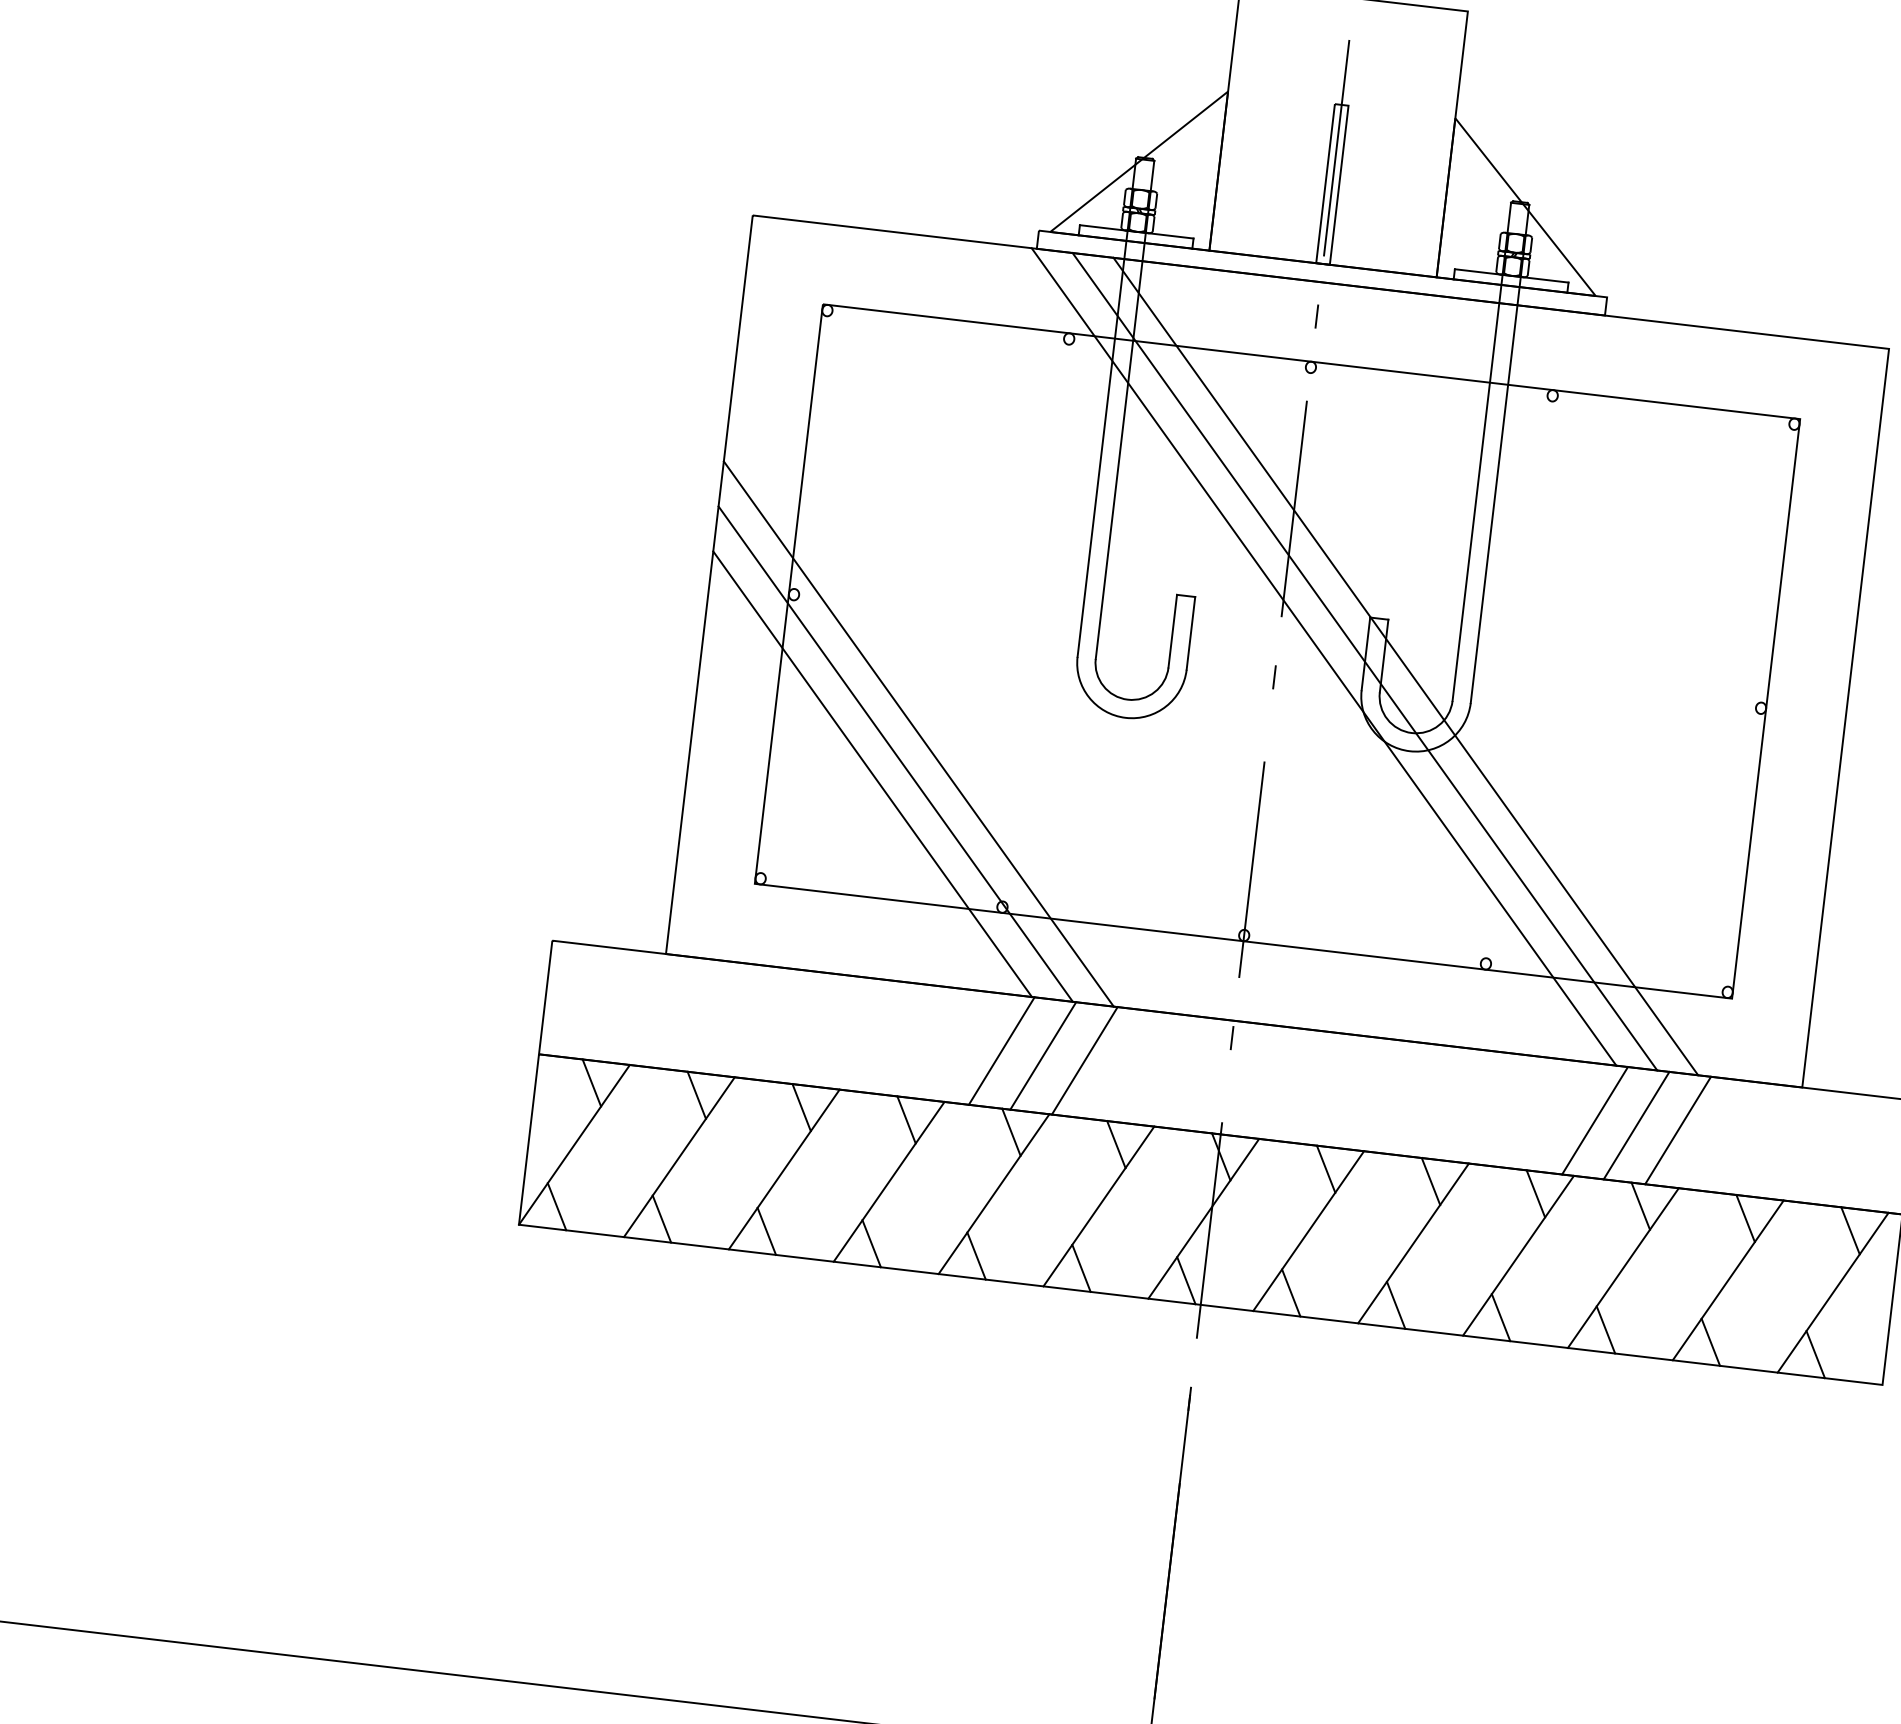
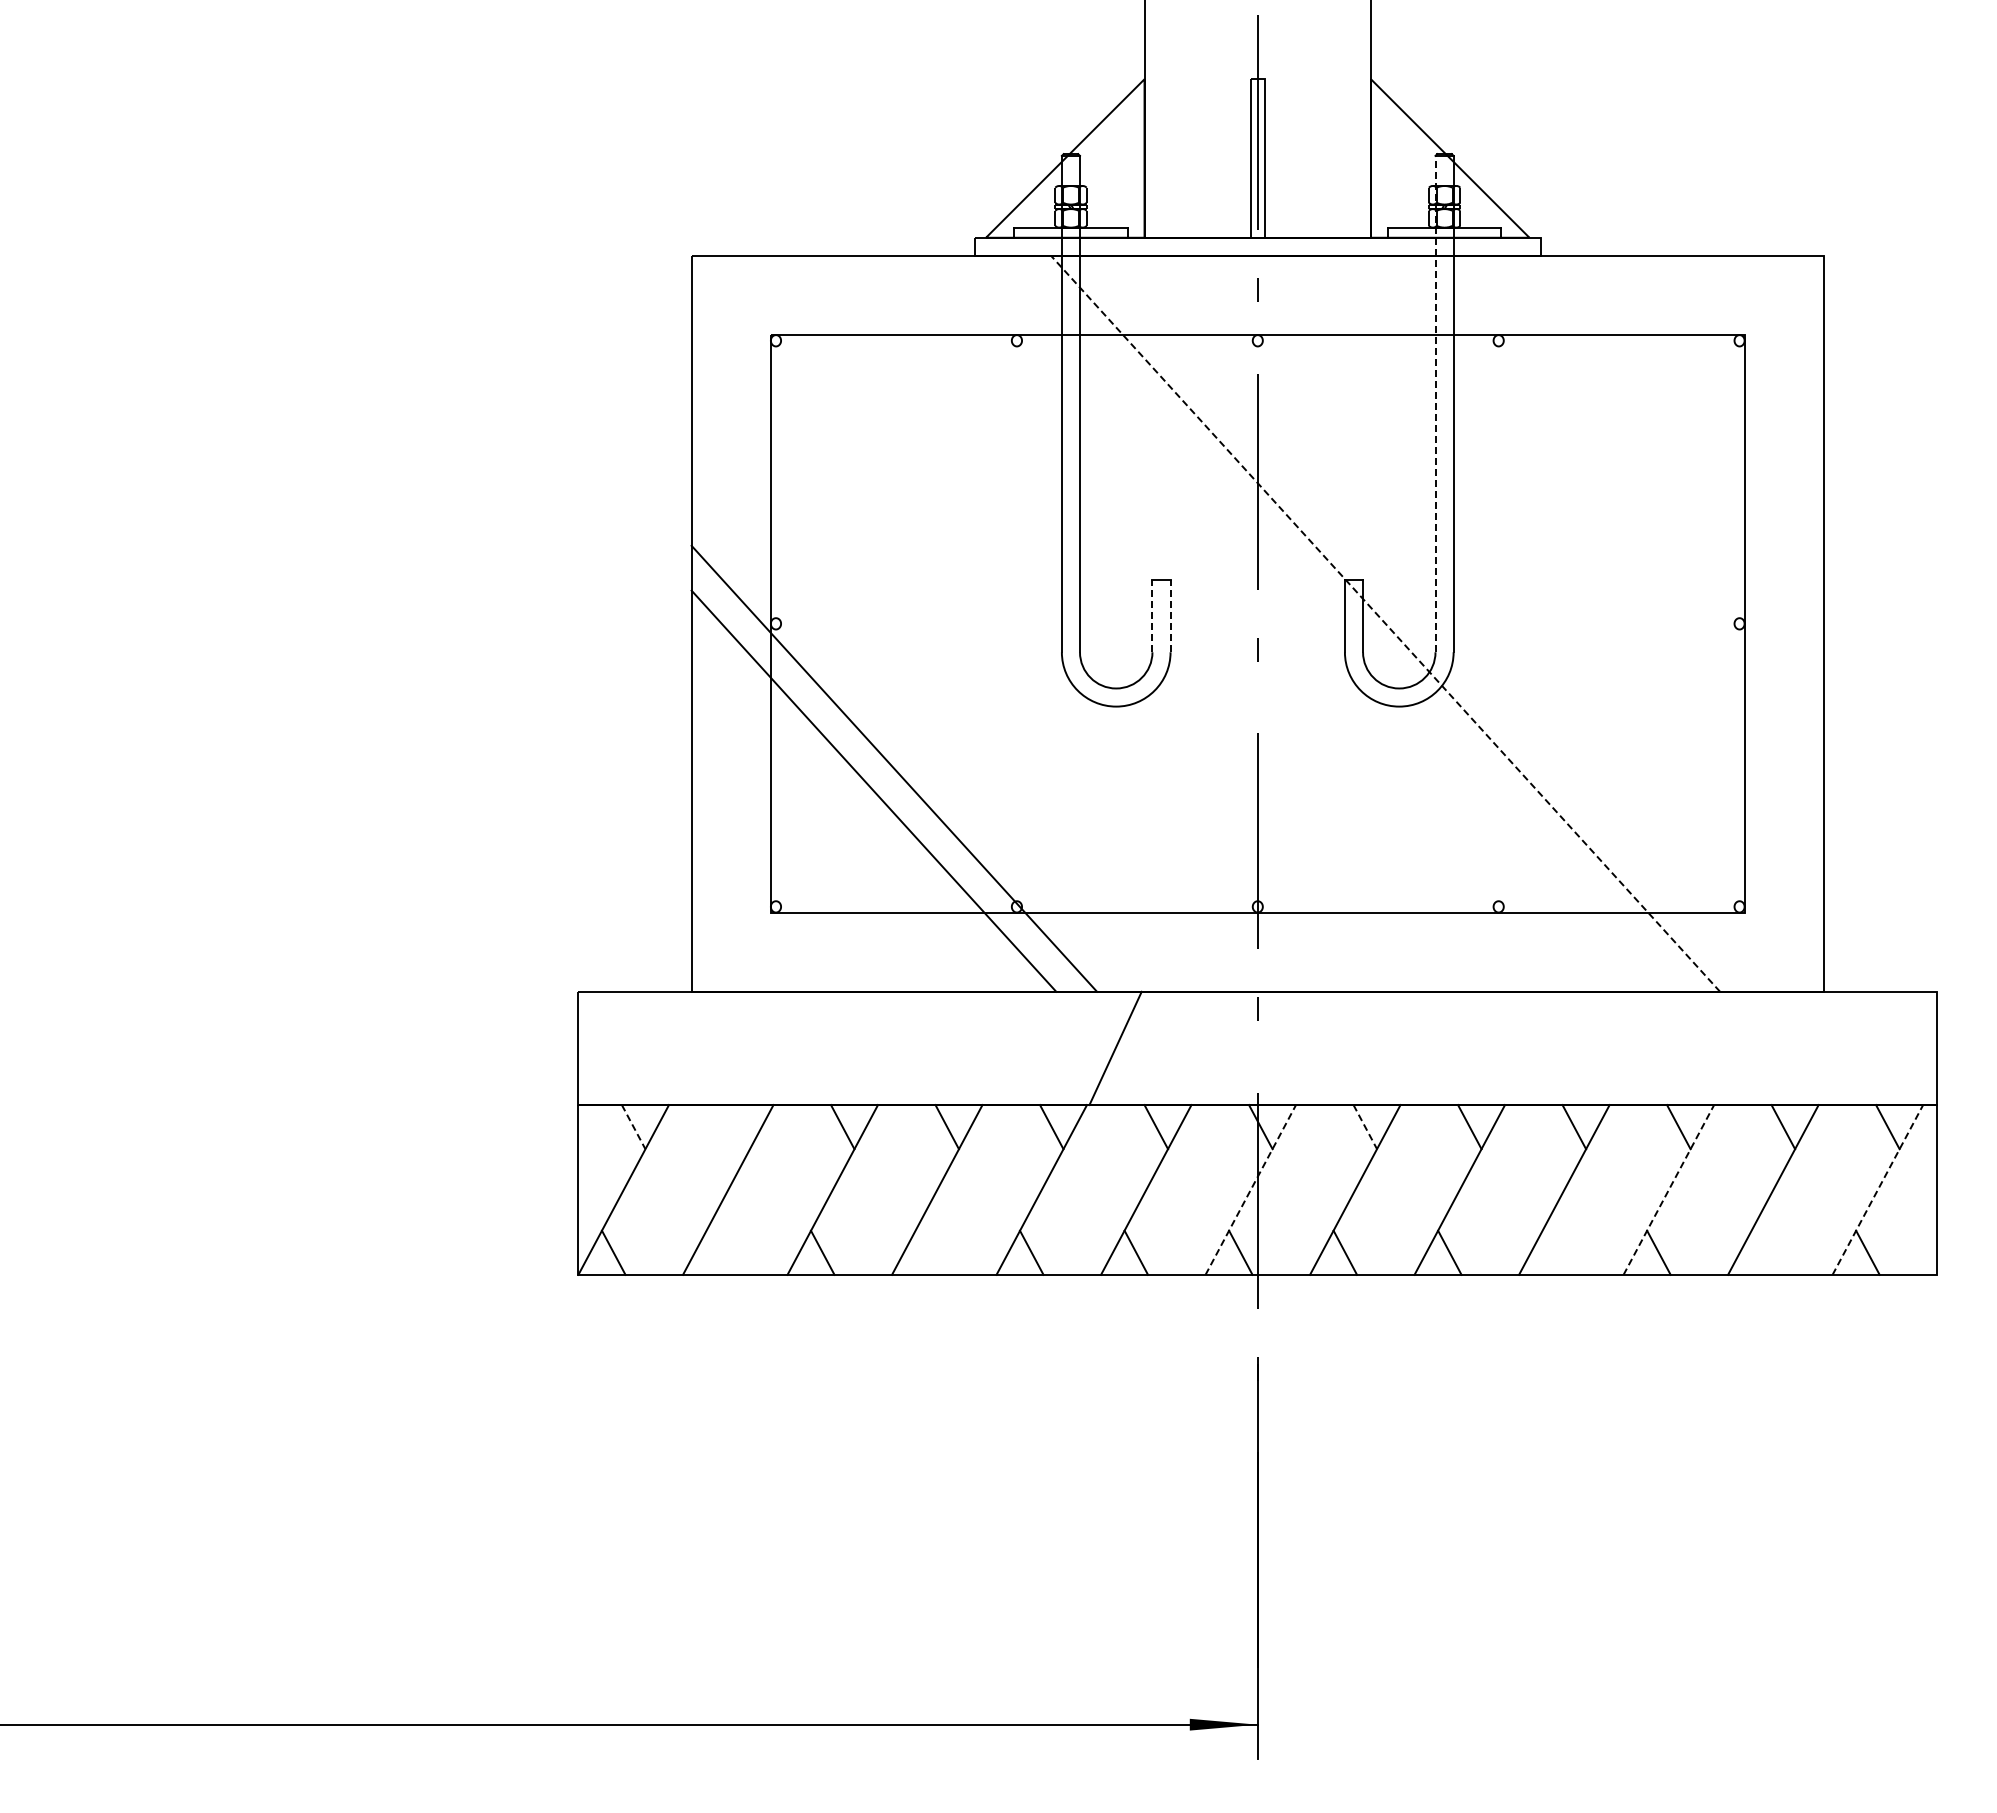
line: (1481, 451) -> (1435, 403), solid -> dashed
line: (1172, 630) -> (1152, 615), solid -> dashed
line: (1190, 632) -> (1170, 615), solid -> dashed
line: (1323, 656) -> (1303, 623), removed
line: (1364, 661) -> (1344, 623), removed
line: (1405, 666) -> (1385, 623), solid -> dashed
line: (918, 734) -> (914, 746), removed
line: (1001, 1051) -> (1032, 1048), removed
line: (1043, 1056) -> (1074, 1048), removed
line: (591, 1083) -> (633, 1127), solid -> dashed
line: (696, 1095) -> (737, 1127), removed
line: (1594, 1120) -> (1623, 1048), removed
line: (1636, 1125) -> (1665, 1048), removed
line: (1677, 1130) -> (1706, 1048), removed
line: (1326, 1169) -> (1365, 1127), solid -> dashed
line: (662, 1218) -> (718, 1252), removed
line: (1204, 1218) -> (1251, 1189), solid -> dashed
line: (871, 1243) -> (927, 1252), removed
line: (1624, 1267) -> (1669, 1189), solid -> dashed
line: (1833, 1292) -> (1878, 1189), solid -> dashed
line: (1501, 1317) -> (1554, 1252), removed
line: (1710, 1342) -> (1763, 1252), removed

